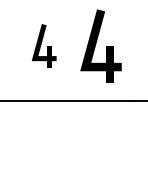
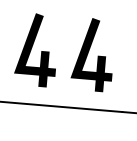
part: (43, 45) -> (36, 49), size x1.67

